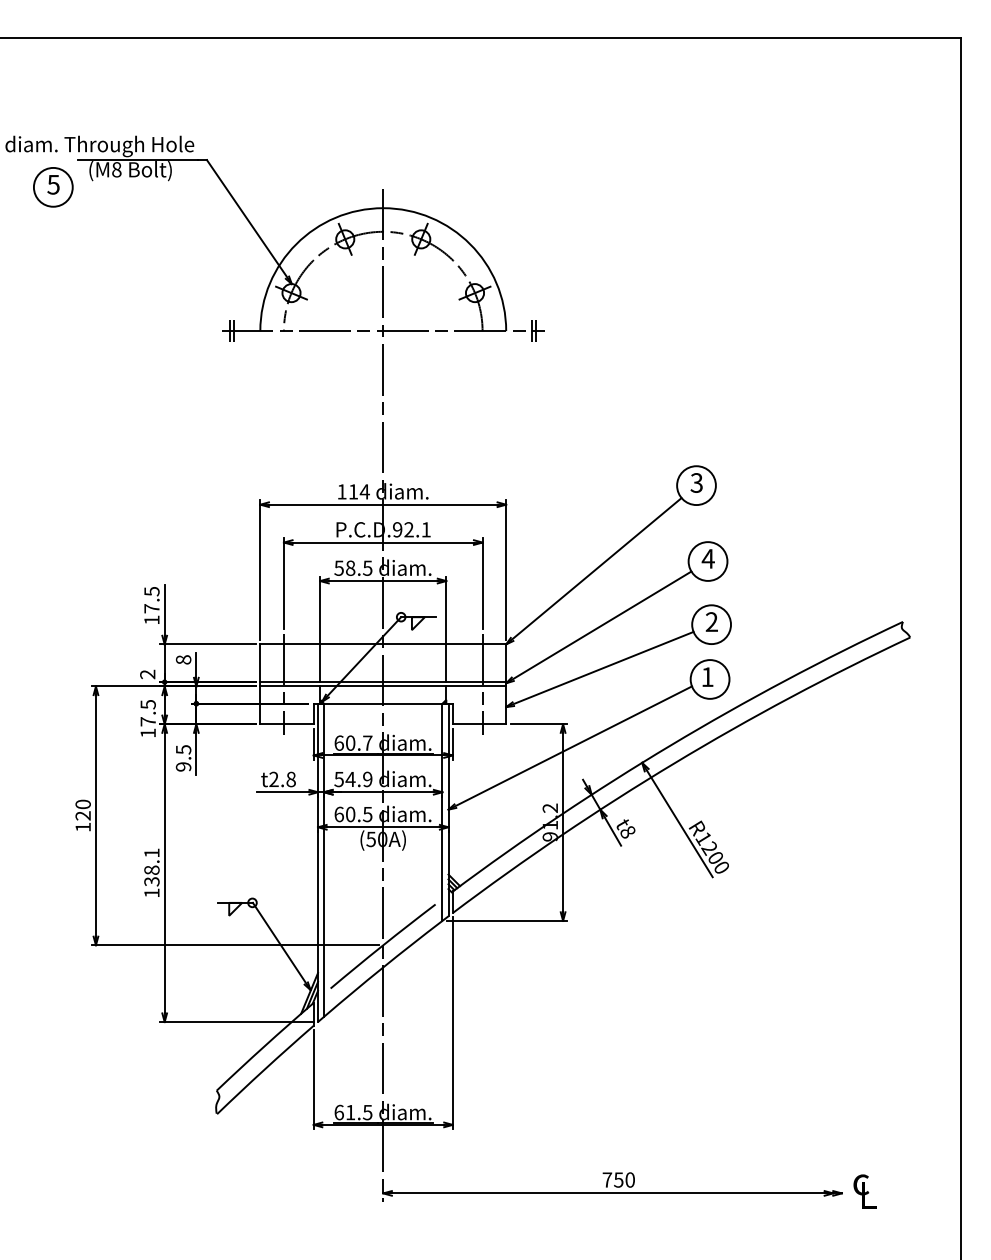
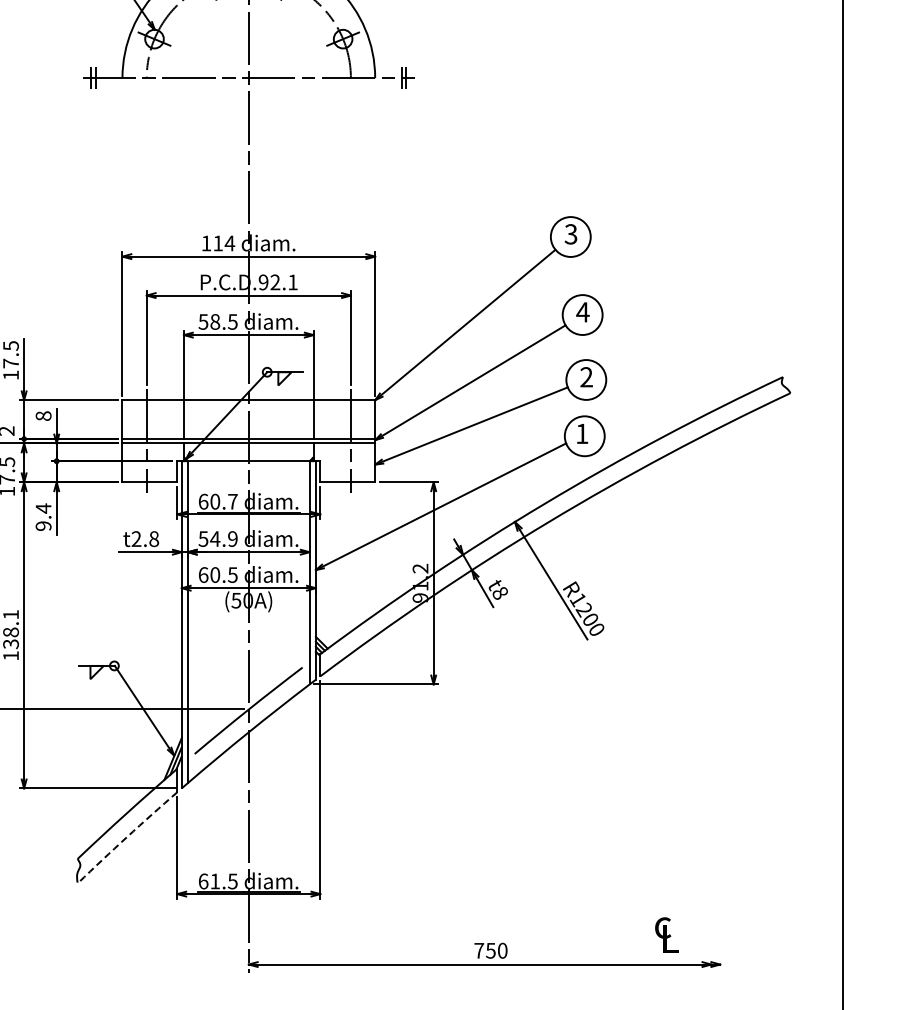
text: (183, 749) -> (43, 508), 9.5 -> 9.4
arc: (264, 1069) -> (126, 837), solid -> dashed
text: (864, 1191) -> (666, 934), moved

